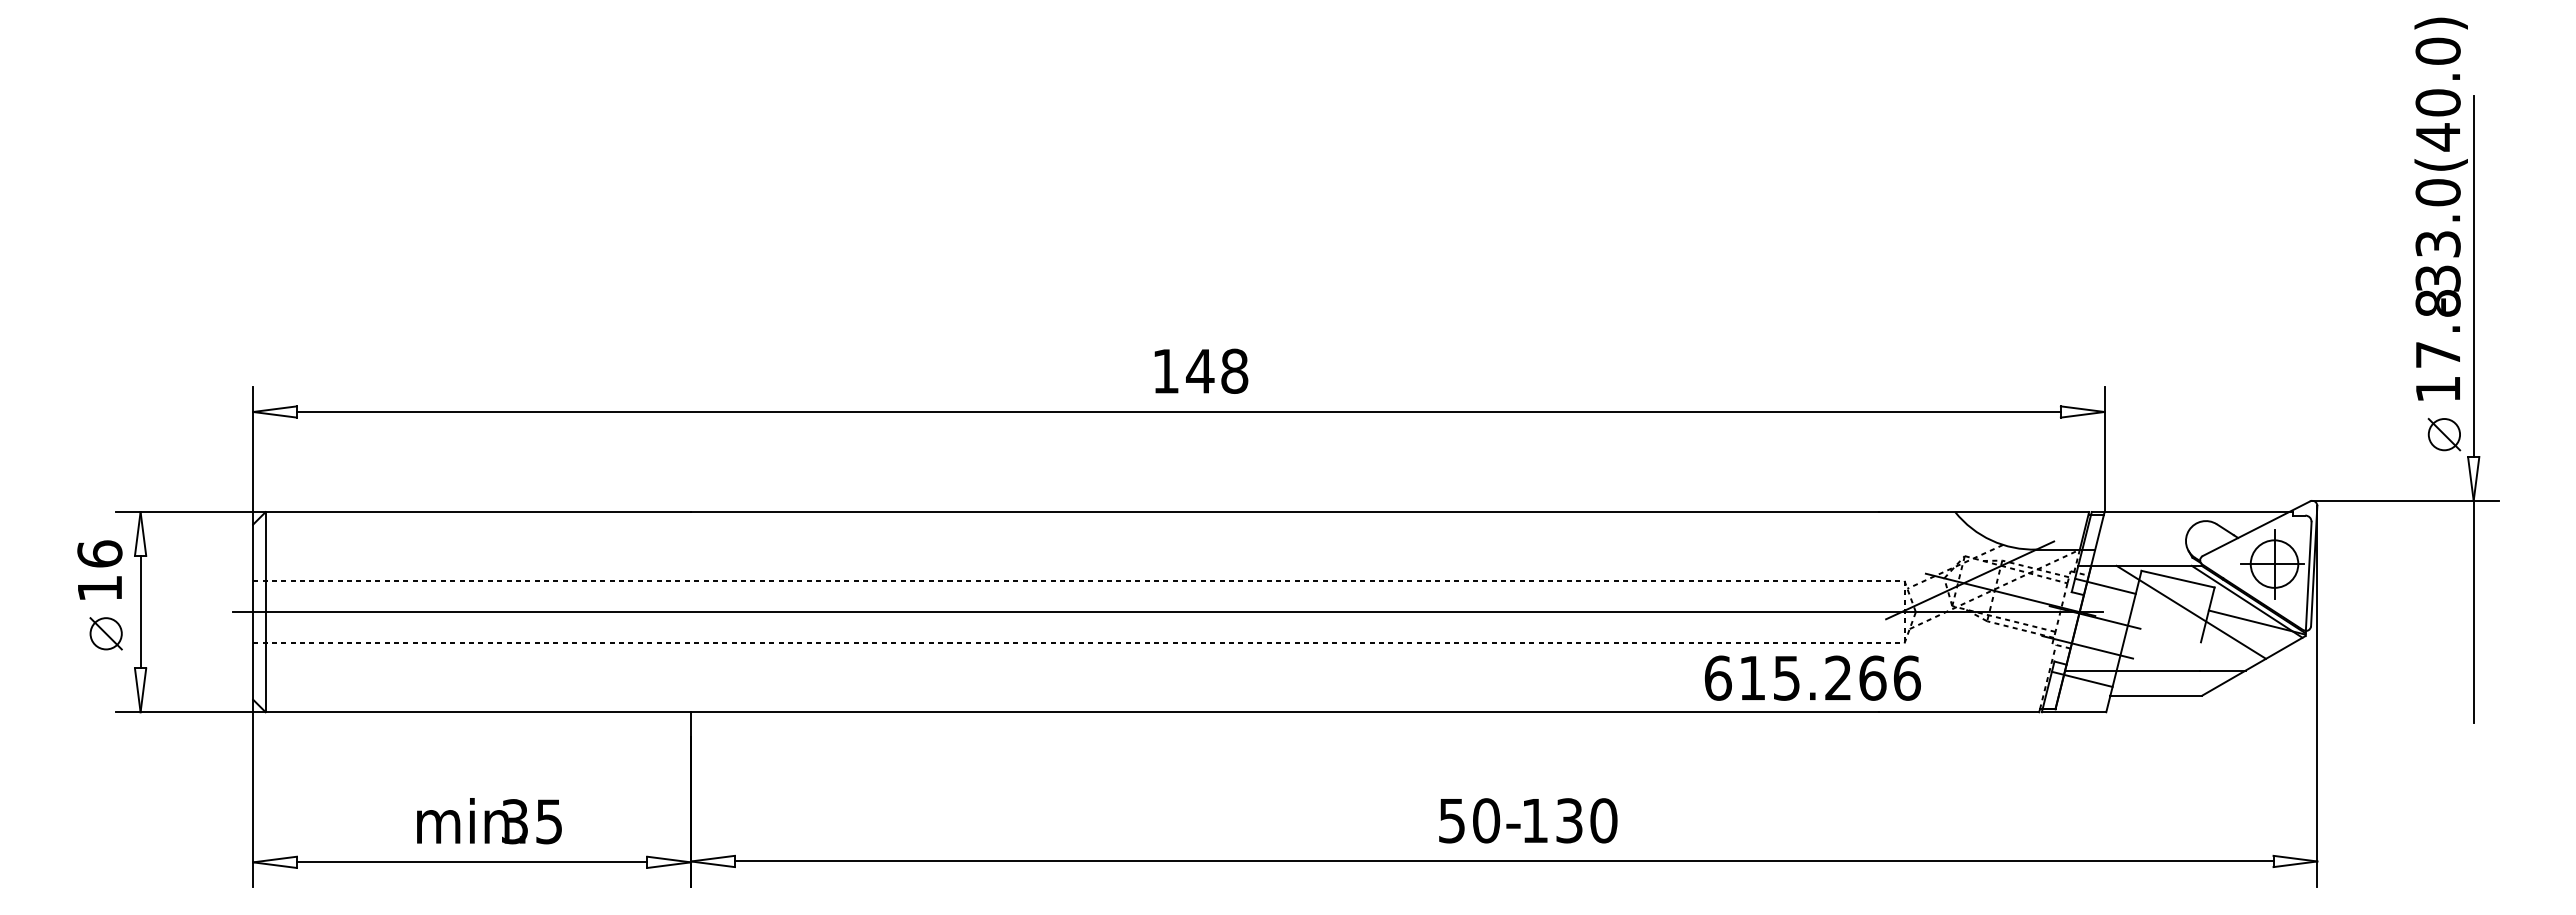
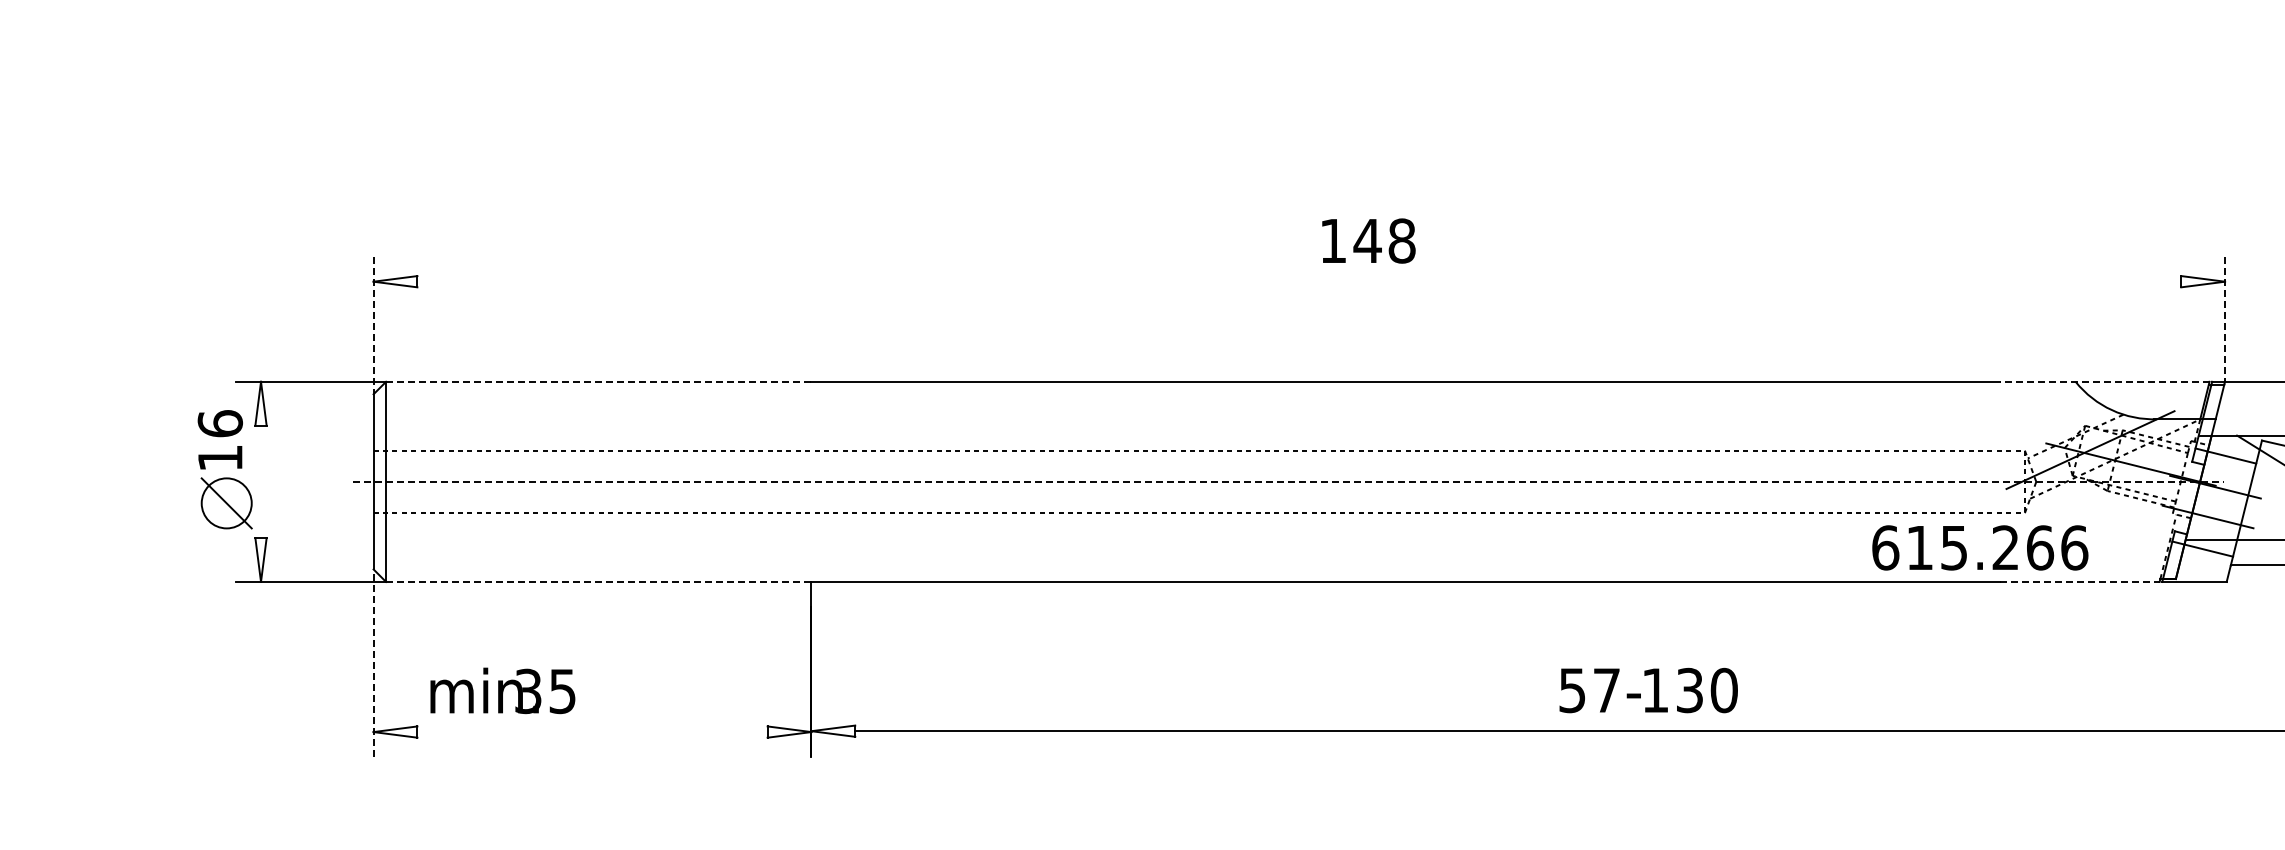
text: (1201, 370) -> (1368, 240), moved
line: (1178, 412) -> (1298, 282), removed
line: (2104, 449) -> (2224, 319), solid -> dashed
line: (253, 455) -> (373, 325), solid -> dashed
line: (478, 512) -> (598, 382), solid -> dashed
line: (1984, 512) -> (2104, 382), solid -> dashed
line: (140, 611) -> (260, 481), removed
line: (1168, 612) -> (1288, 482), solid -> dashed
part: (105, 633) -> (225, 503), size x1.6
text: (1812, 677) -> (1979, 547), moved
line: (478, 712) -> (598, 582), solid -> dashed
line: (1959, 712) -> (2079, 582), solid -> dashed
line: (253, 793) -> (373, 663), solid -> dashed
text: (1486, 820) -> (1606, 690), 50- -> 57-
text: (489, 821) -> (502, 691), moved
line: (471, 862) -> (591, 732), removed

